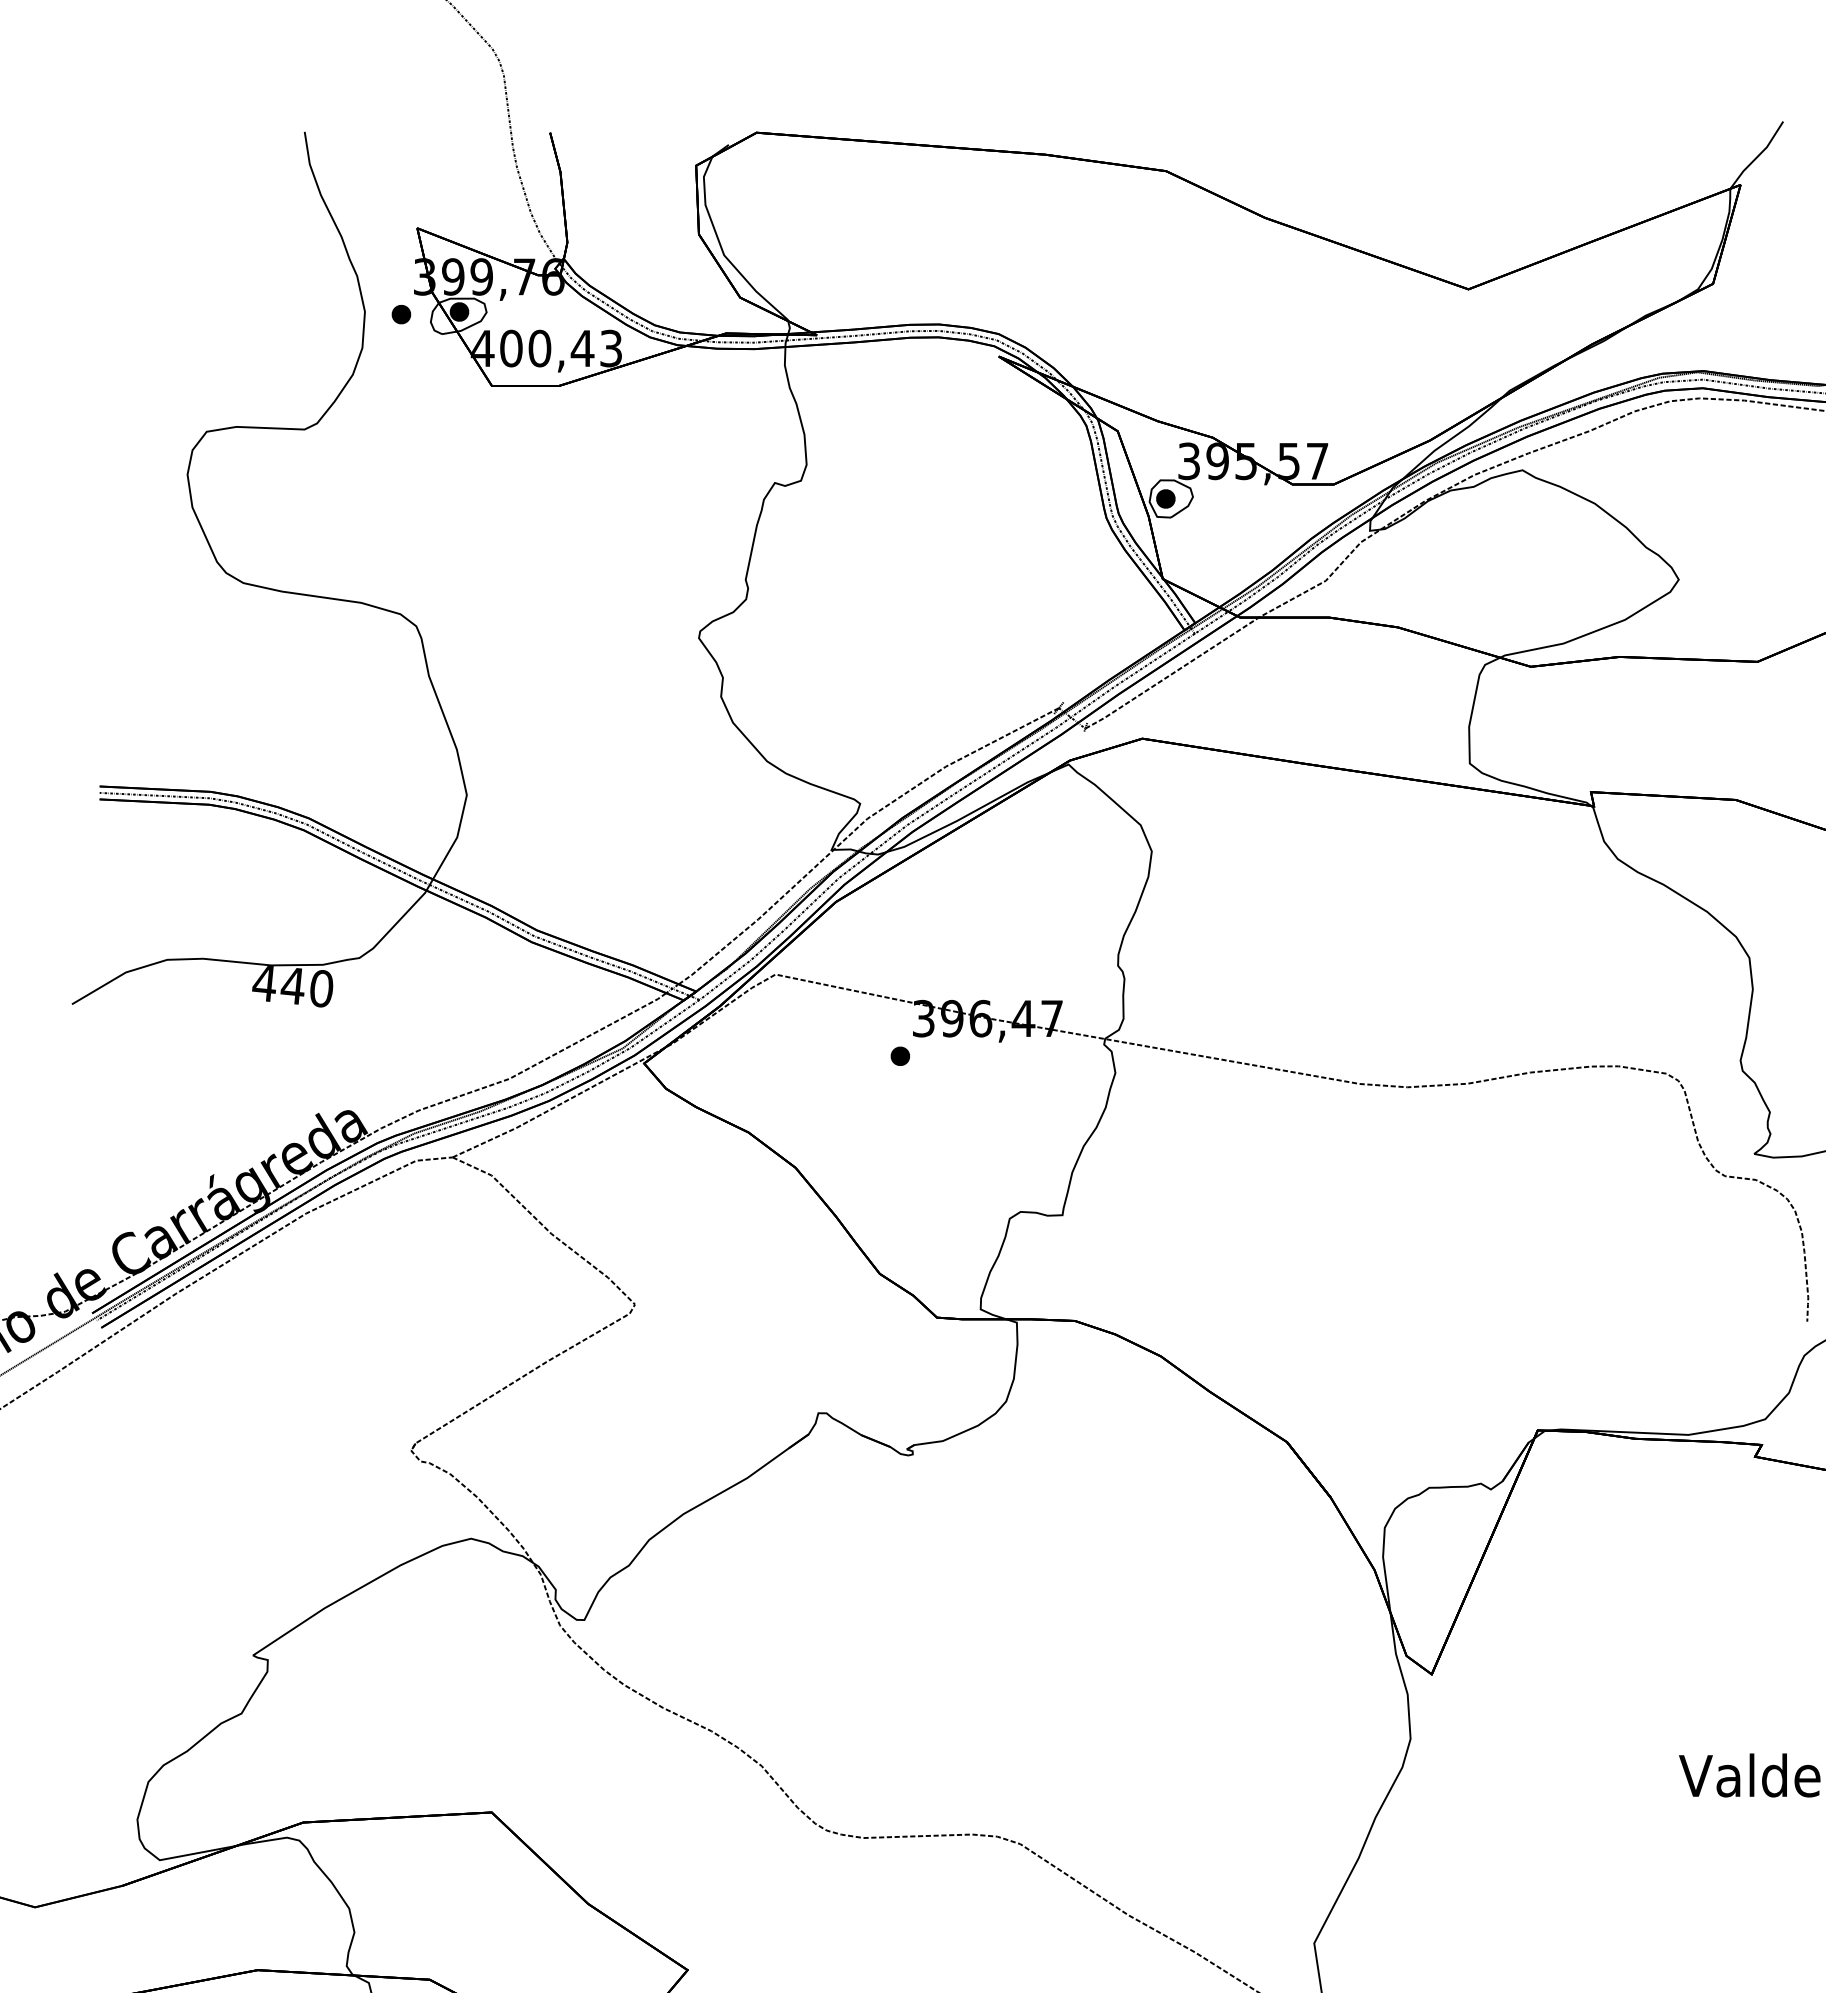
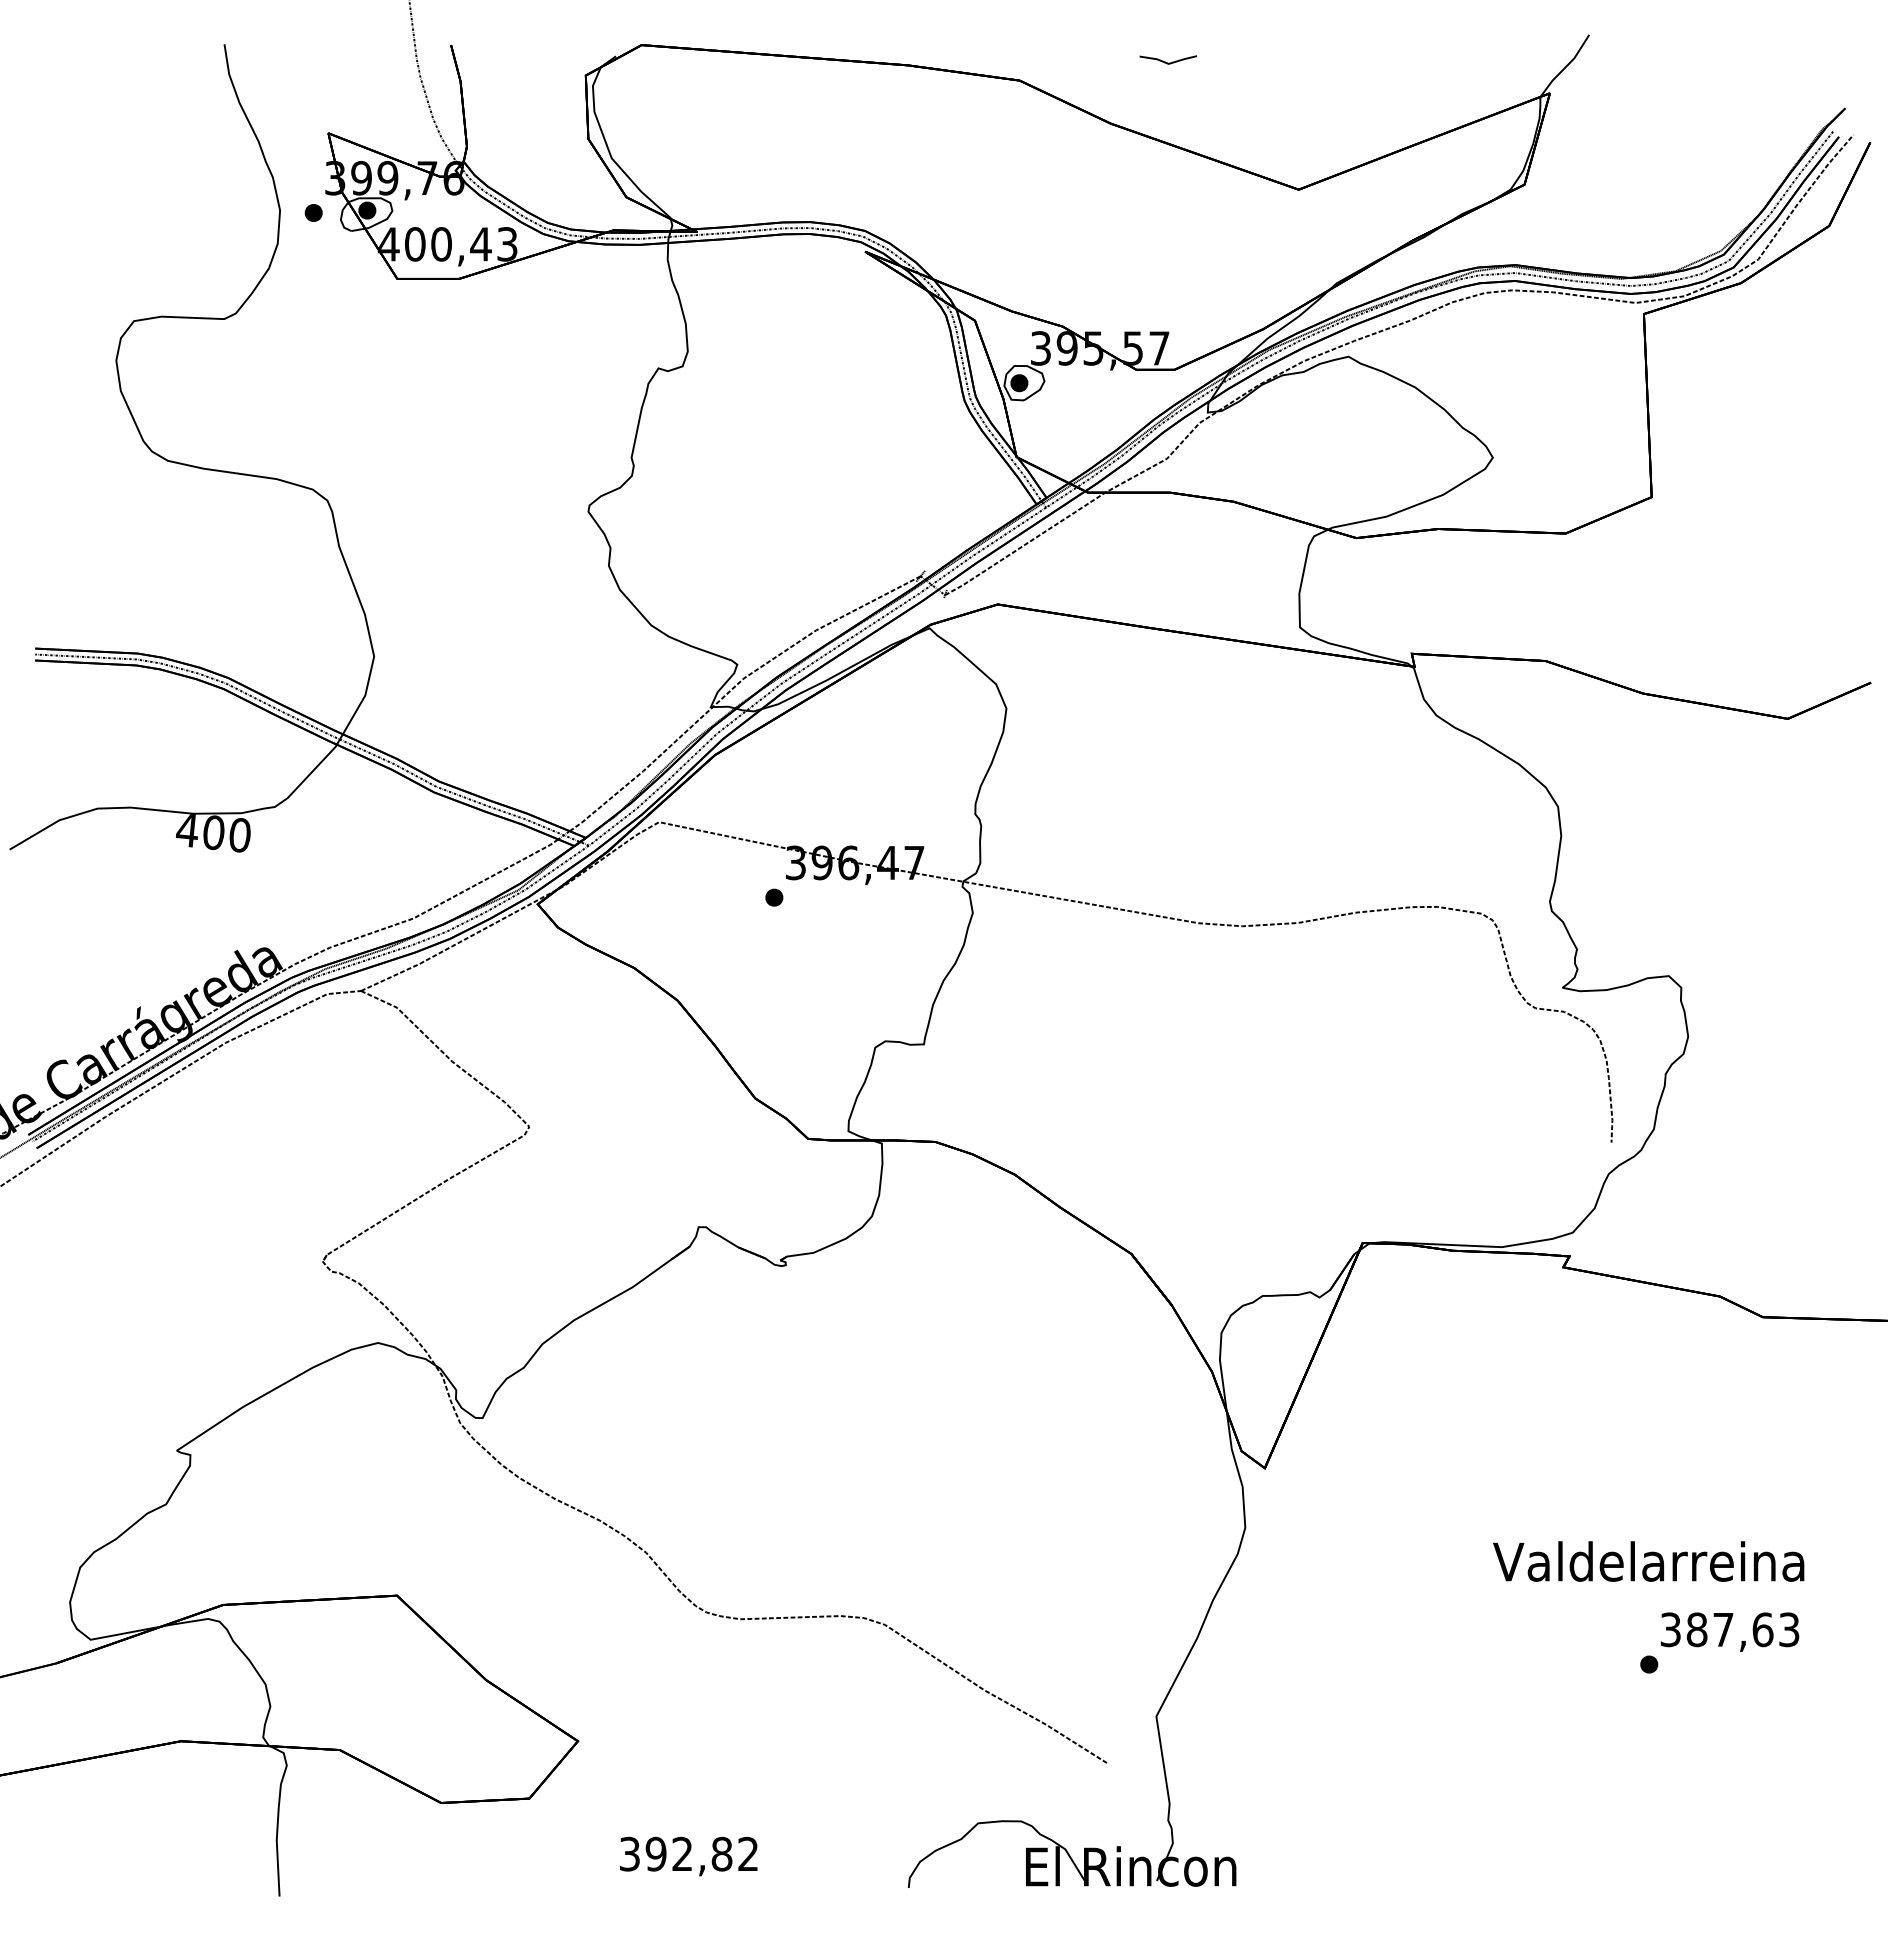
line: (1327, 151) -> (1168, 62), added
text: (292, 985) -> (213, 832), 440 -> 400

